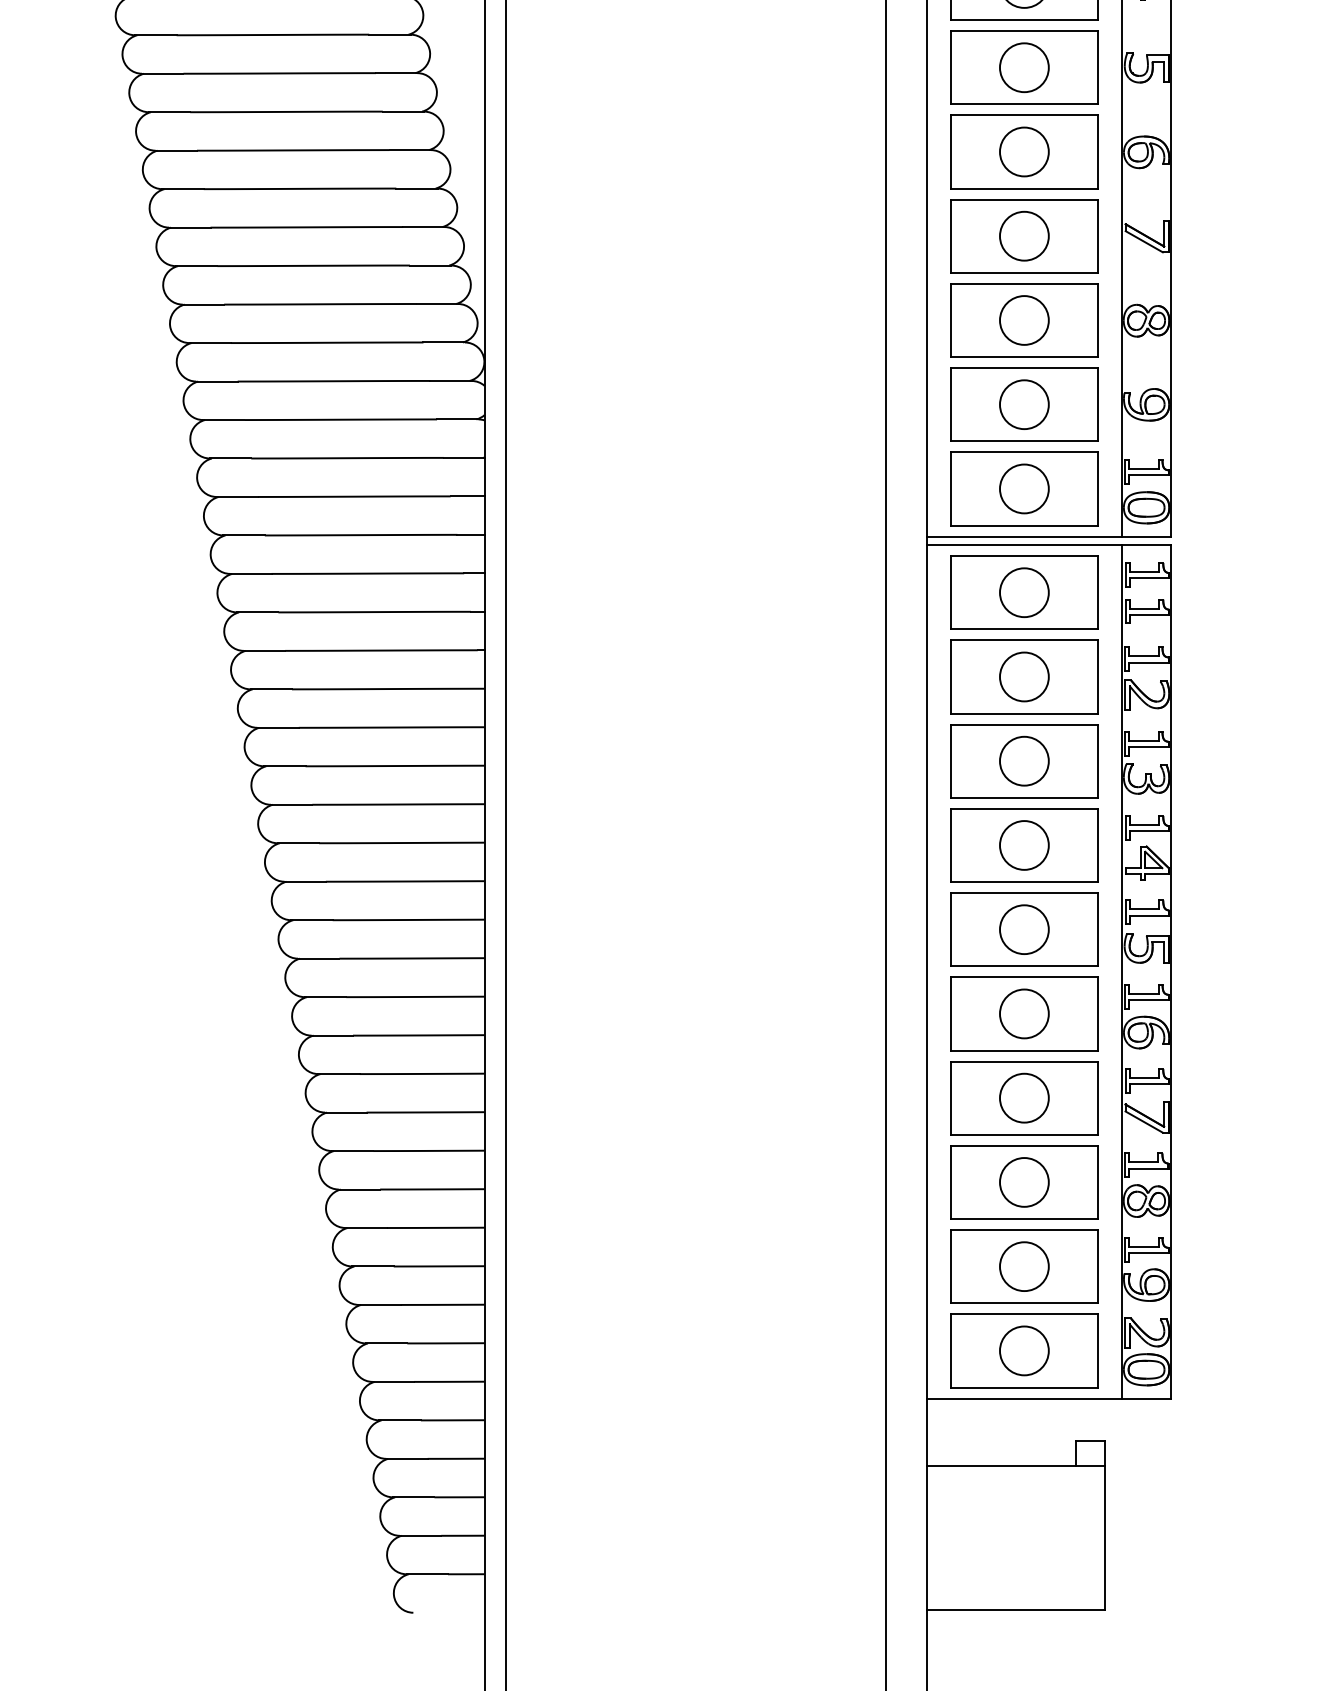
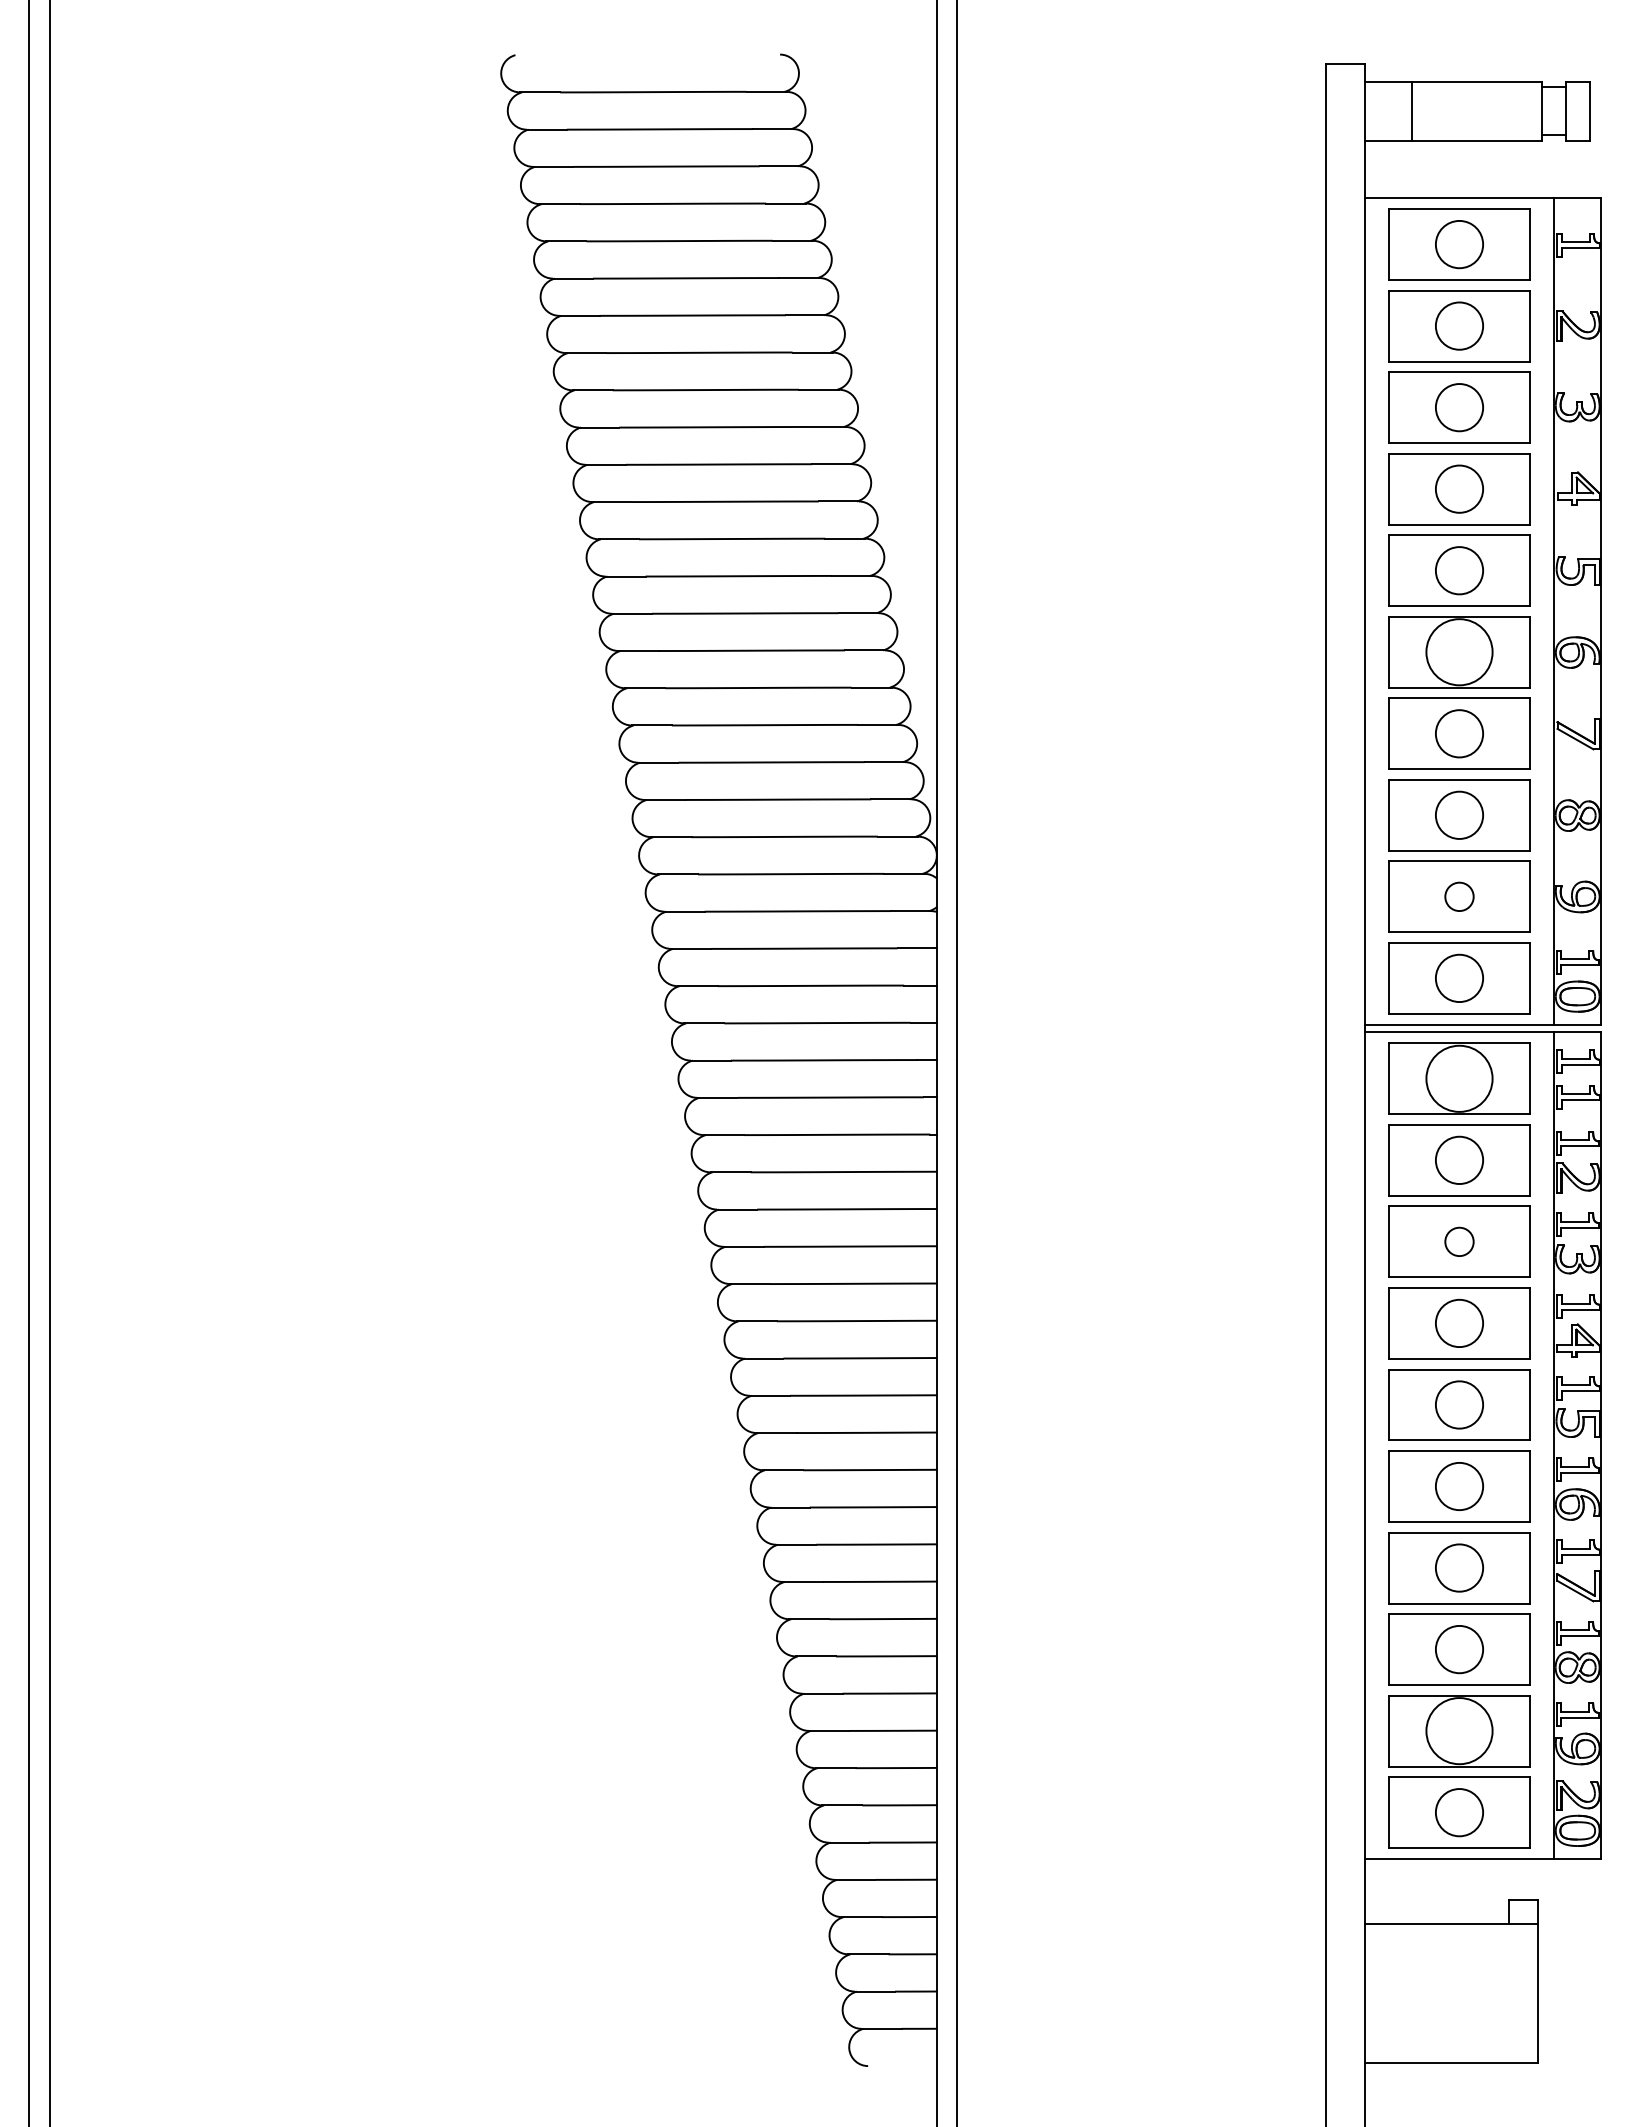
circle: (1024, 151) -> (1459, 651), size x1.4
circle: (1024, 404) -> (1459, 896), size x0.6
circle: (1024, 592) -> (1459, 1078), size x1.4
circle: (1024, 760) -> (1459, 1241), size x0.6
circle: (1024, 1266) -> (1459, 1730), size x1.4

